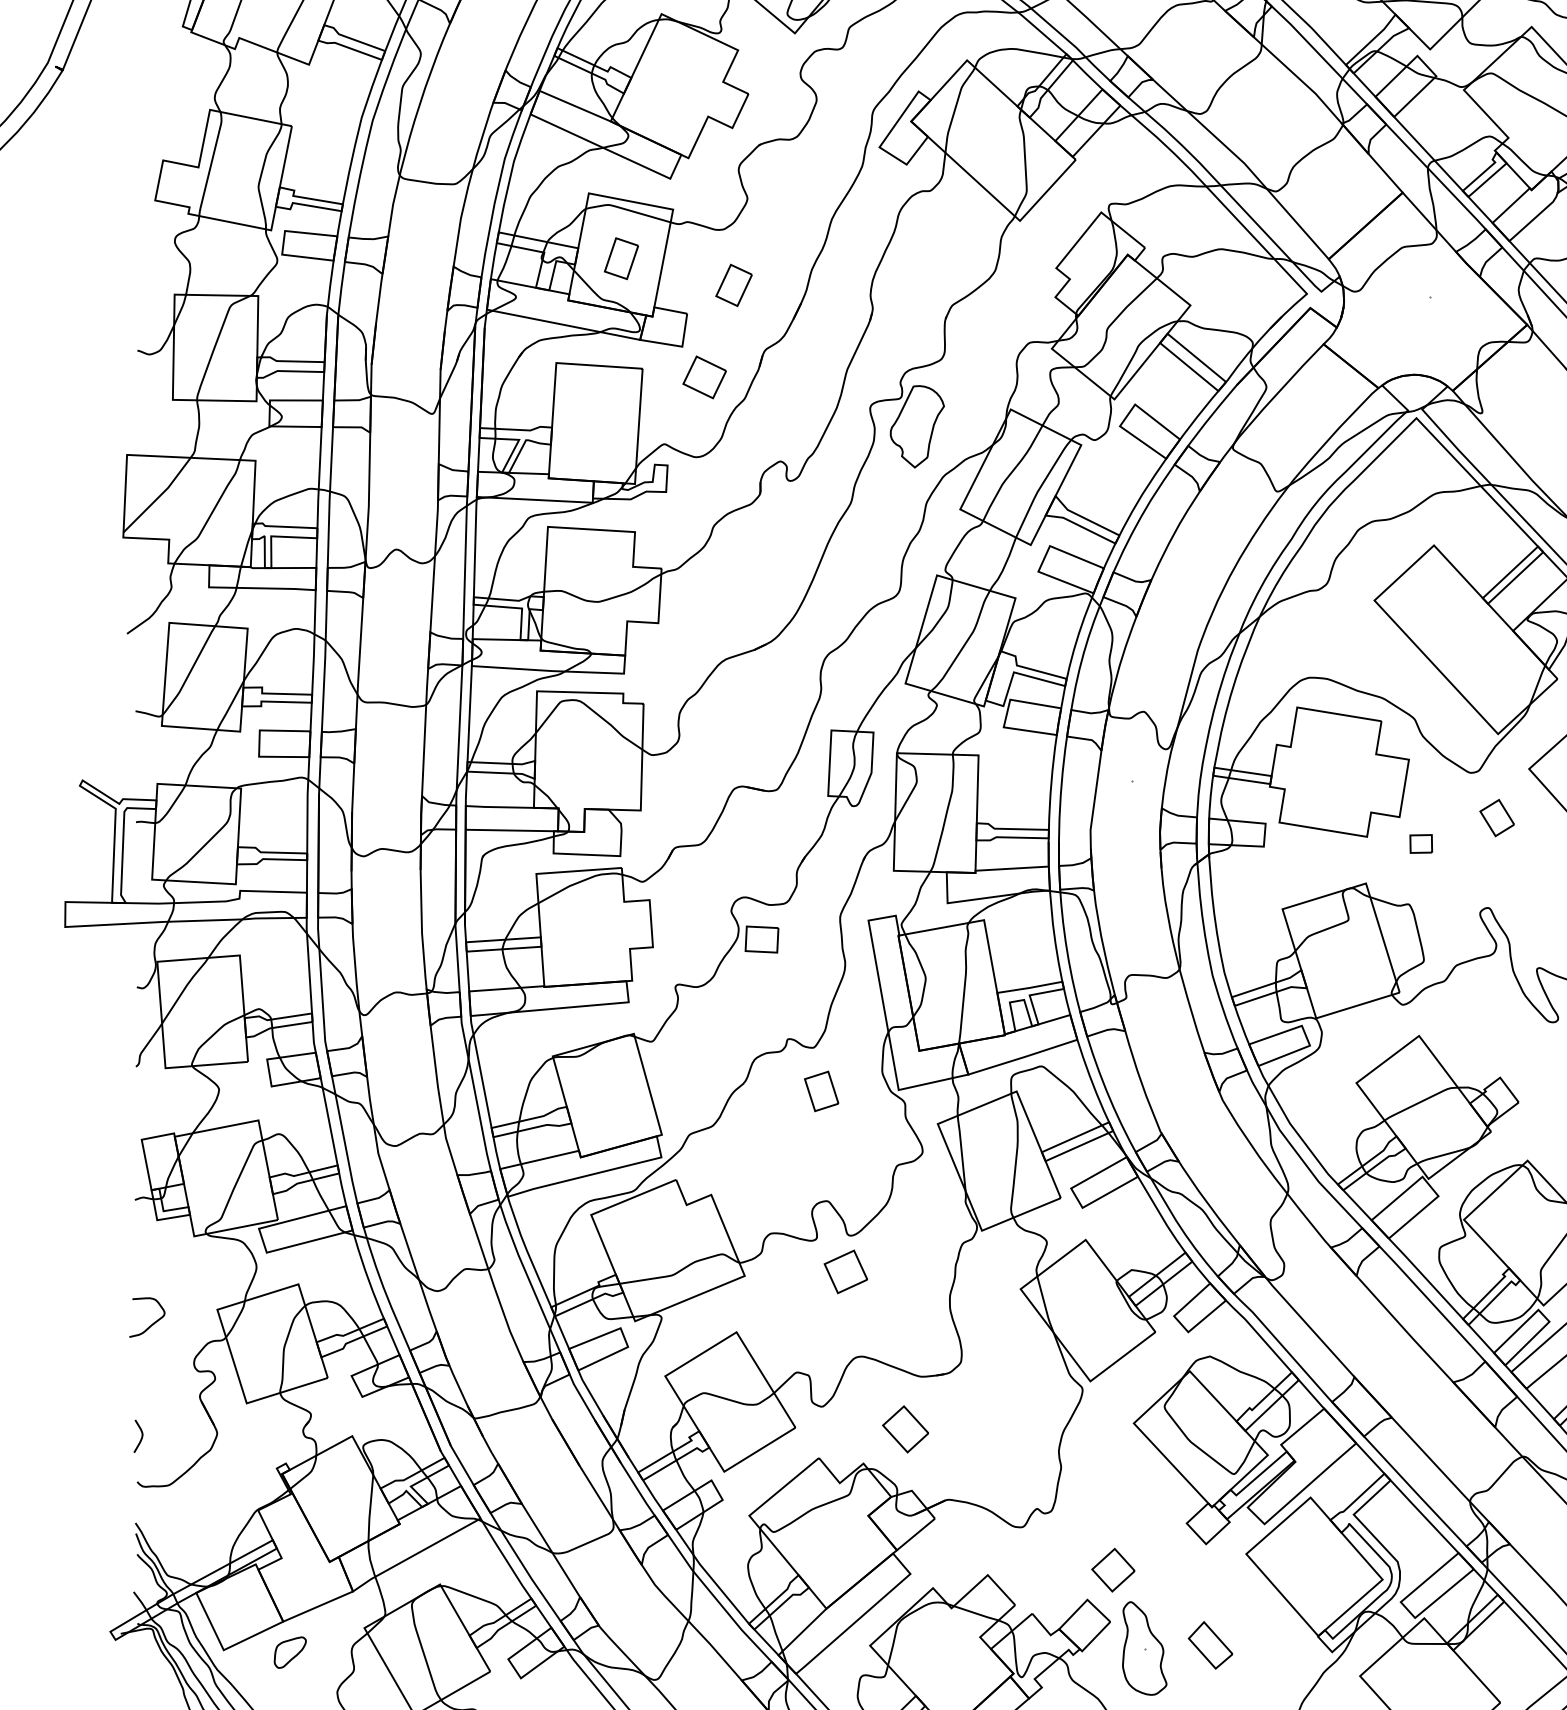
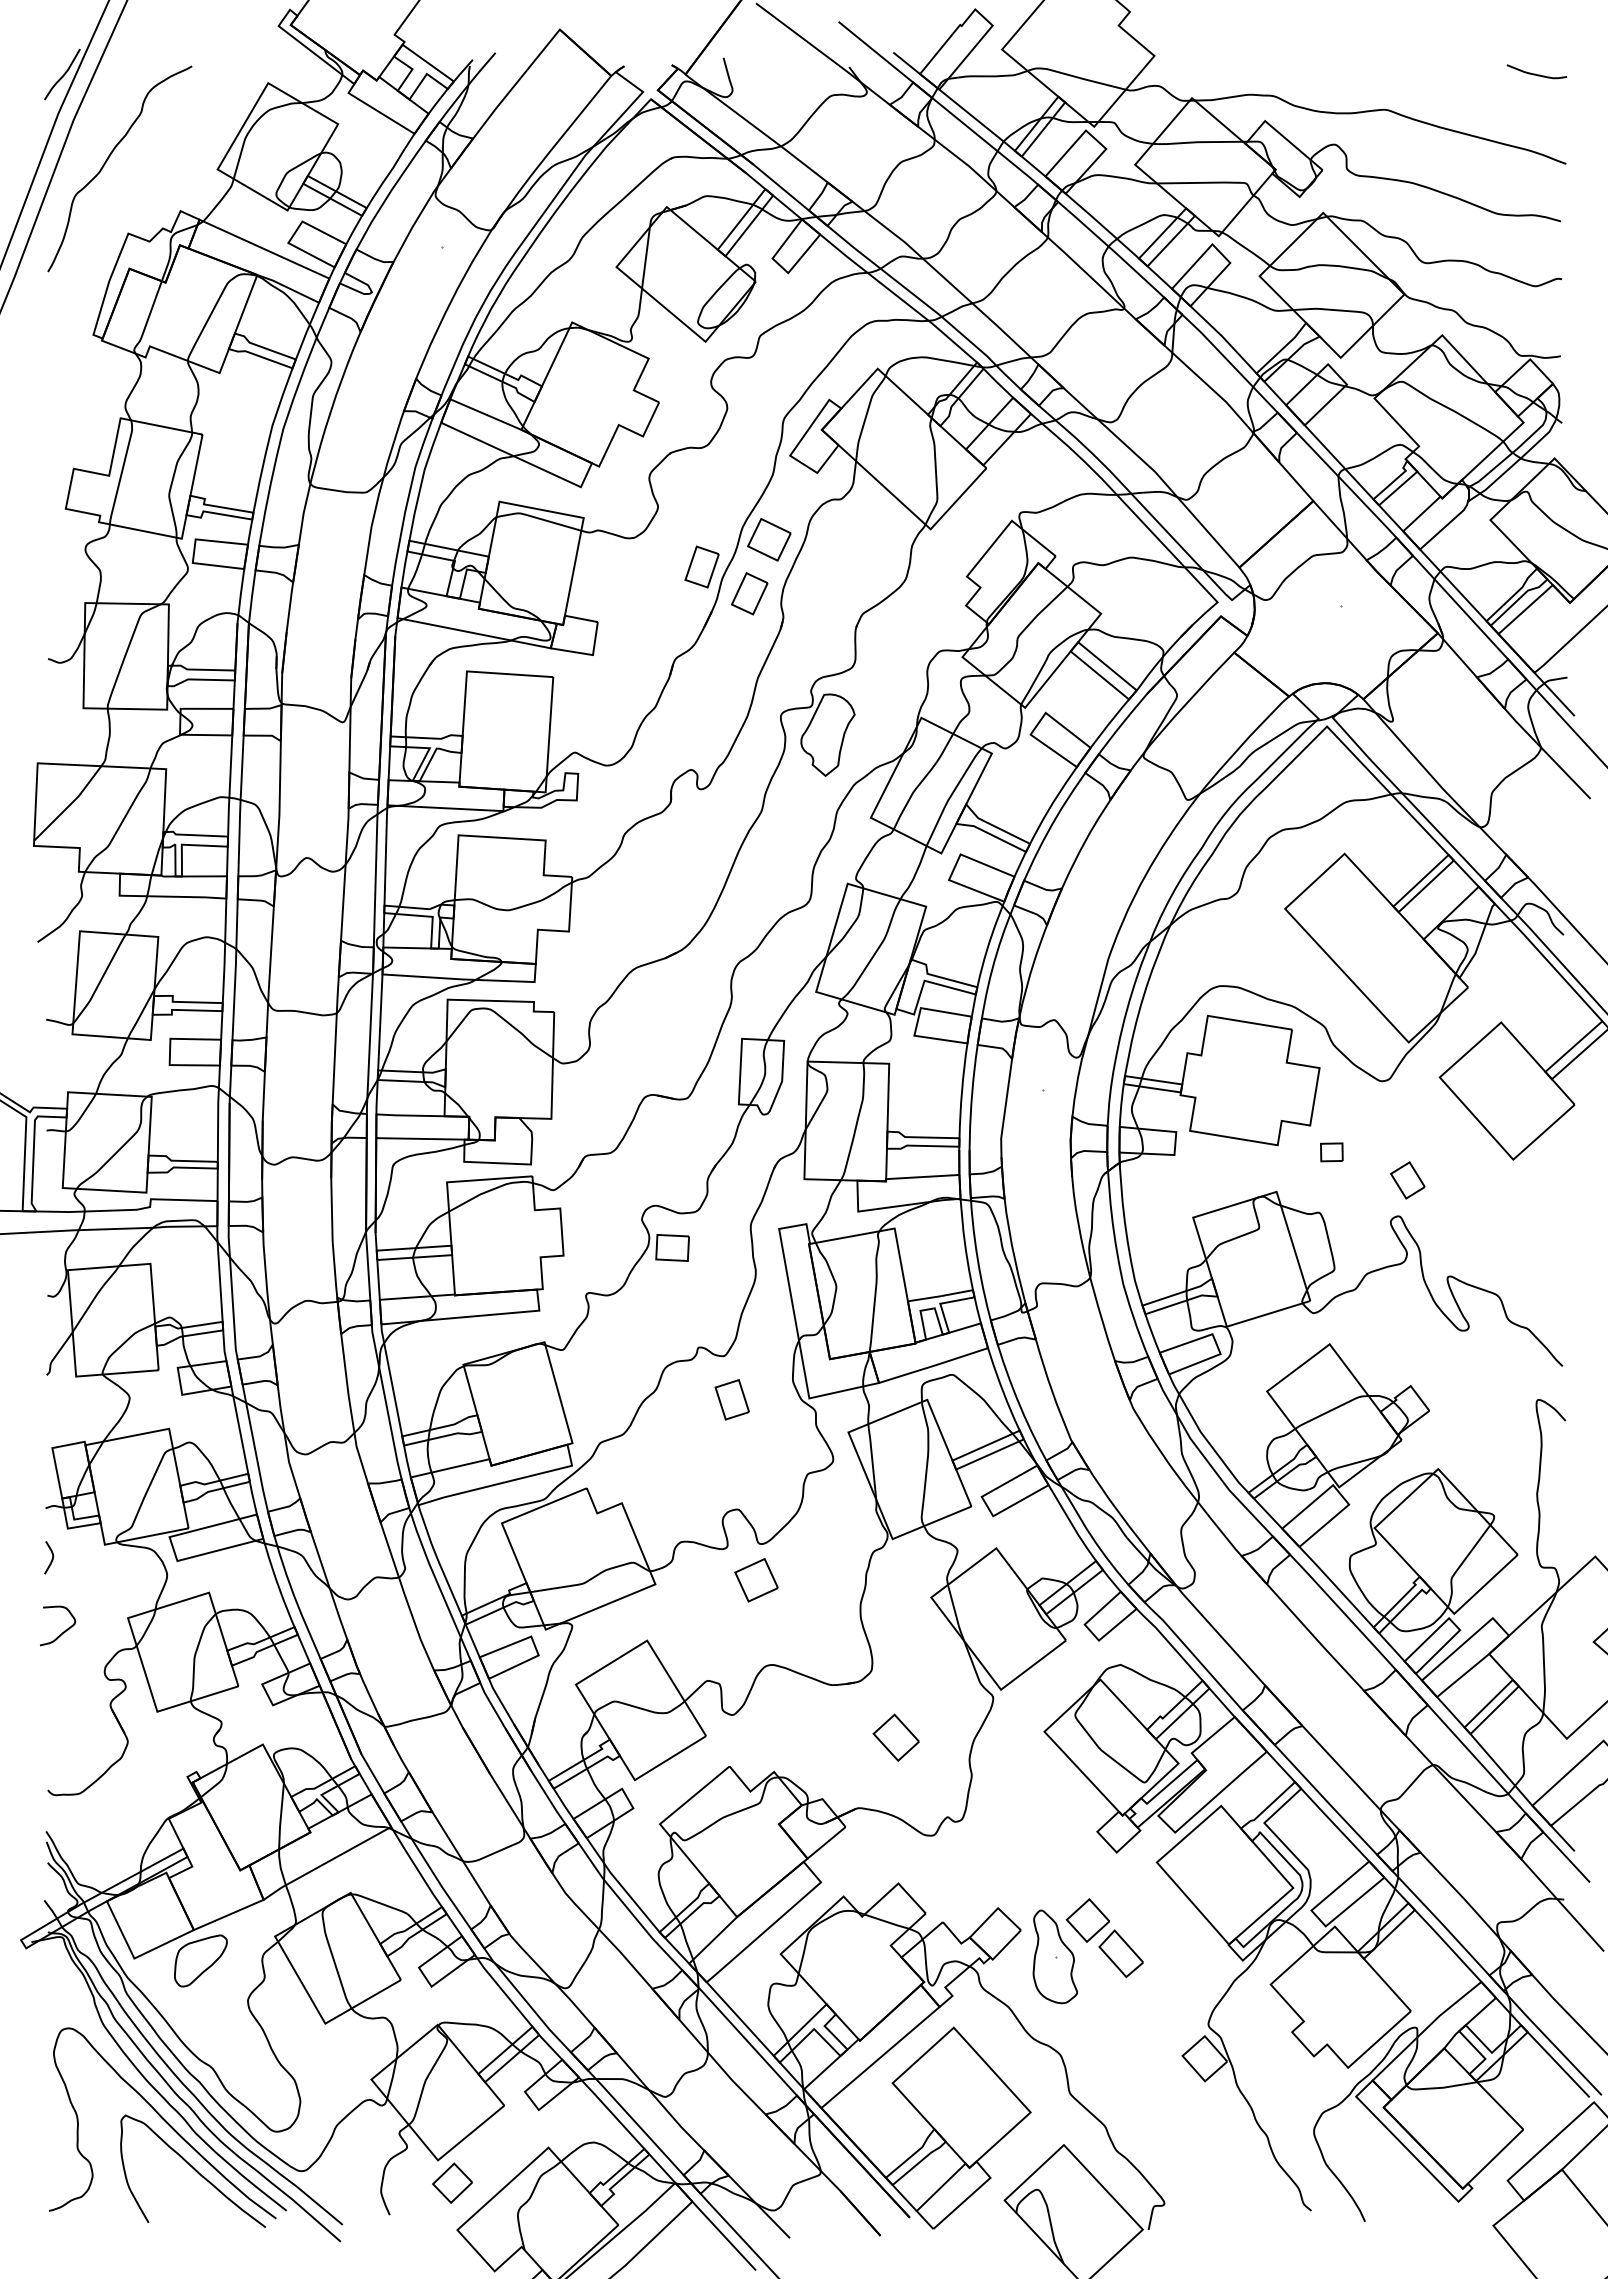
part: (620, 258) -> (701, 566), moved
part: (733, 285) -> (749, 593), moved
part: (704, 377) -> (769, 539), moved
part: (1496, 818) -> (1407, 1180), moved
part: (904, 1429) -> (895, 1737), moved
curve: (140, 1437) -> (51, 1558), moved
part: (1112, 1570) -> (1087, 1920), moved
part: (289, 1652) -> (200, 1960), size x1.67

